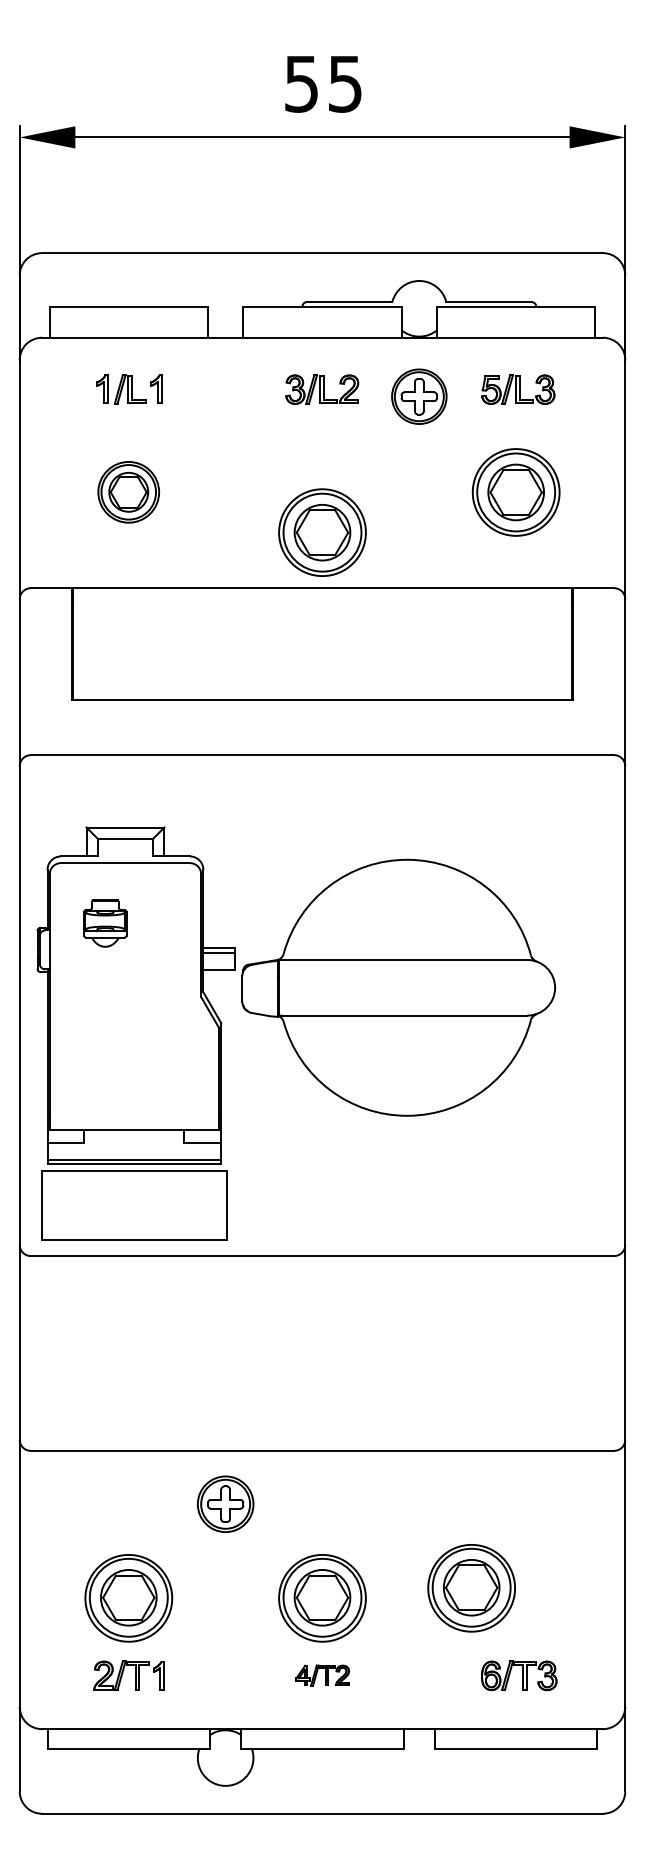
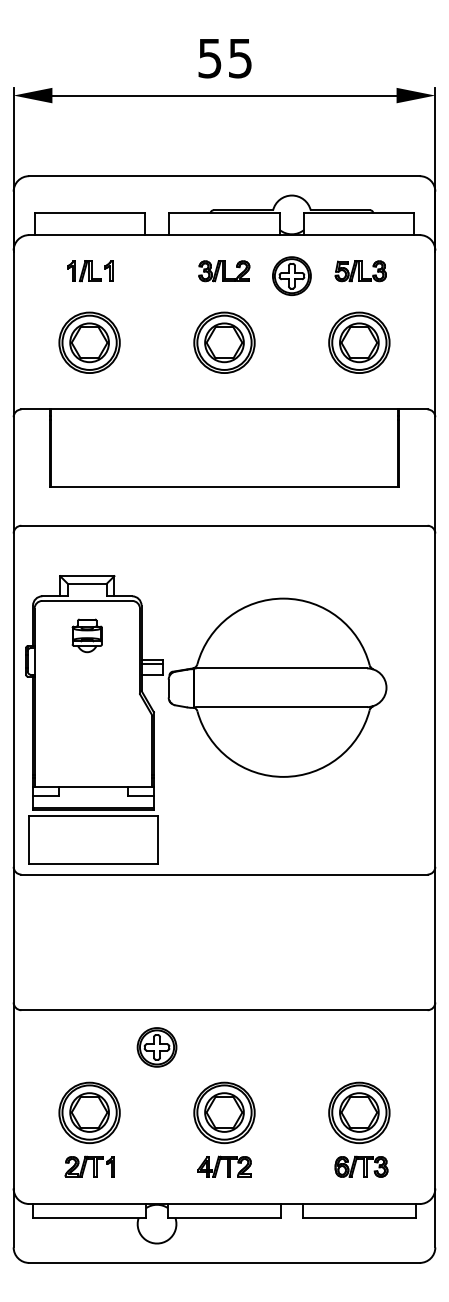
part: (128, 491) -> (89, 342), size x1.43
part: (322, 532) -> (224, 342), moved
part: (104, 922) -> (86, 635), moved
part: (471, 1587) -> (359, 1112), moved
part: (322, 1675) -> (224, 1166), size x1.43

